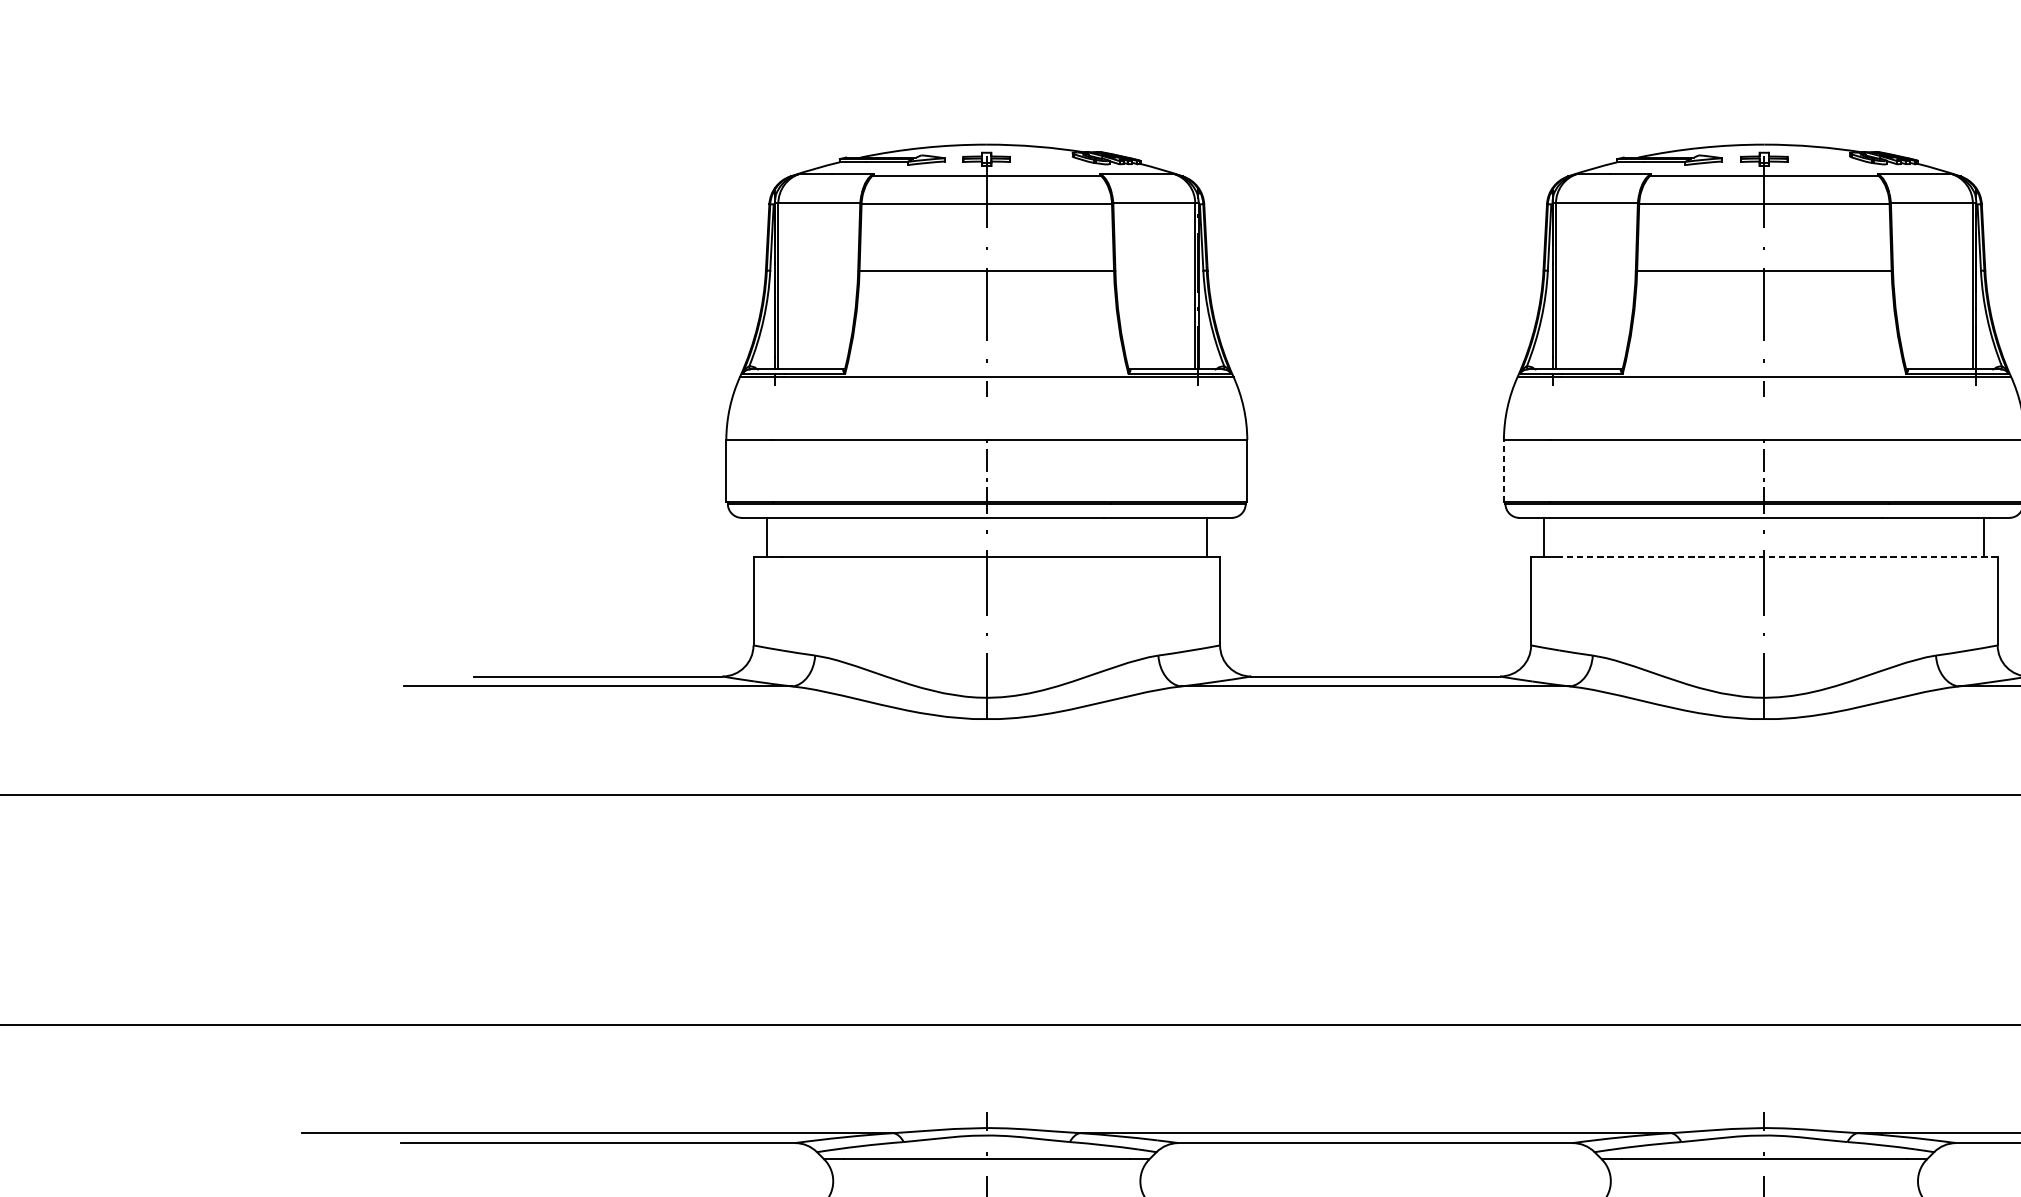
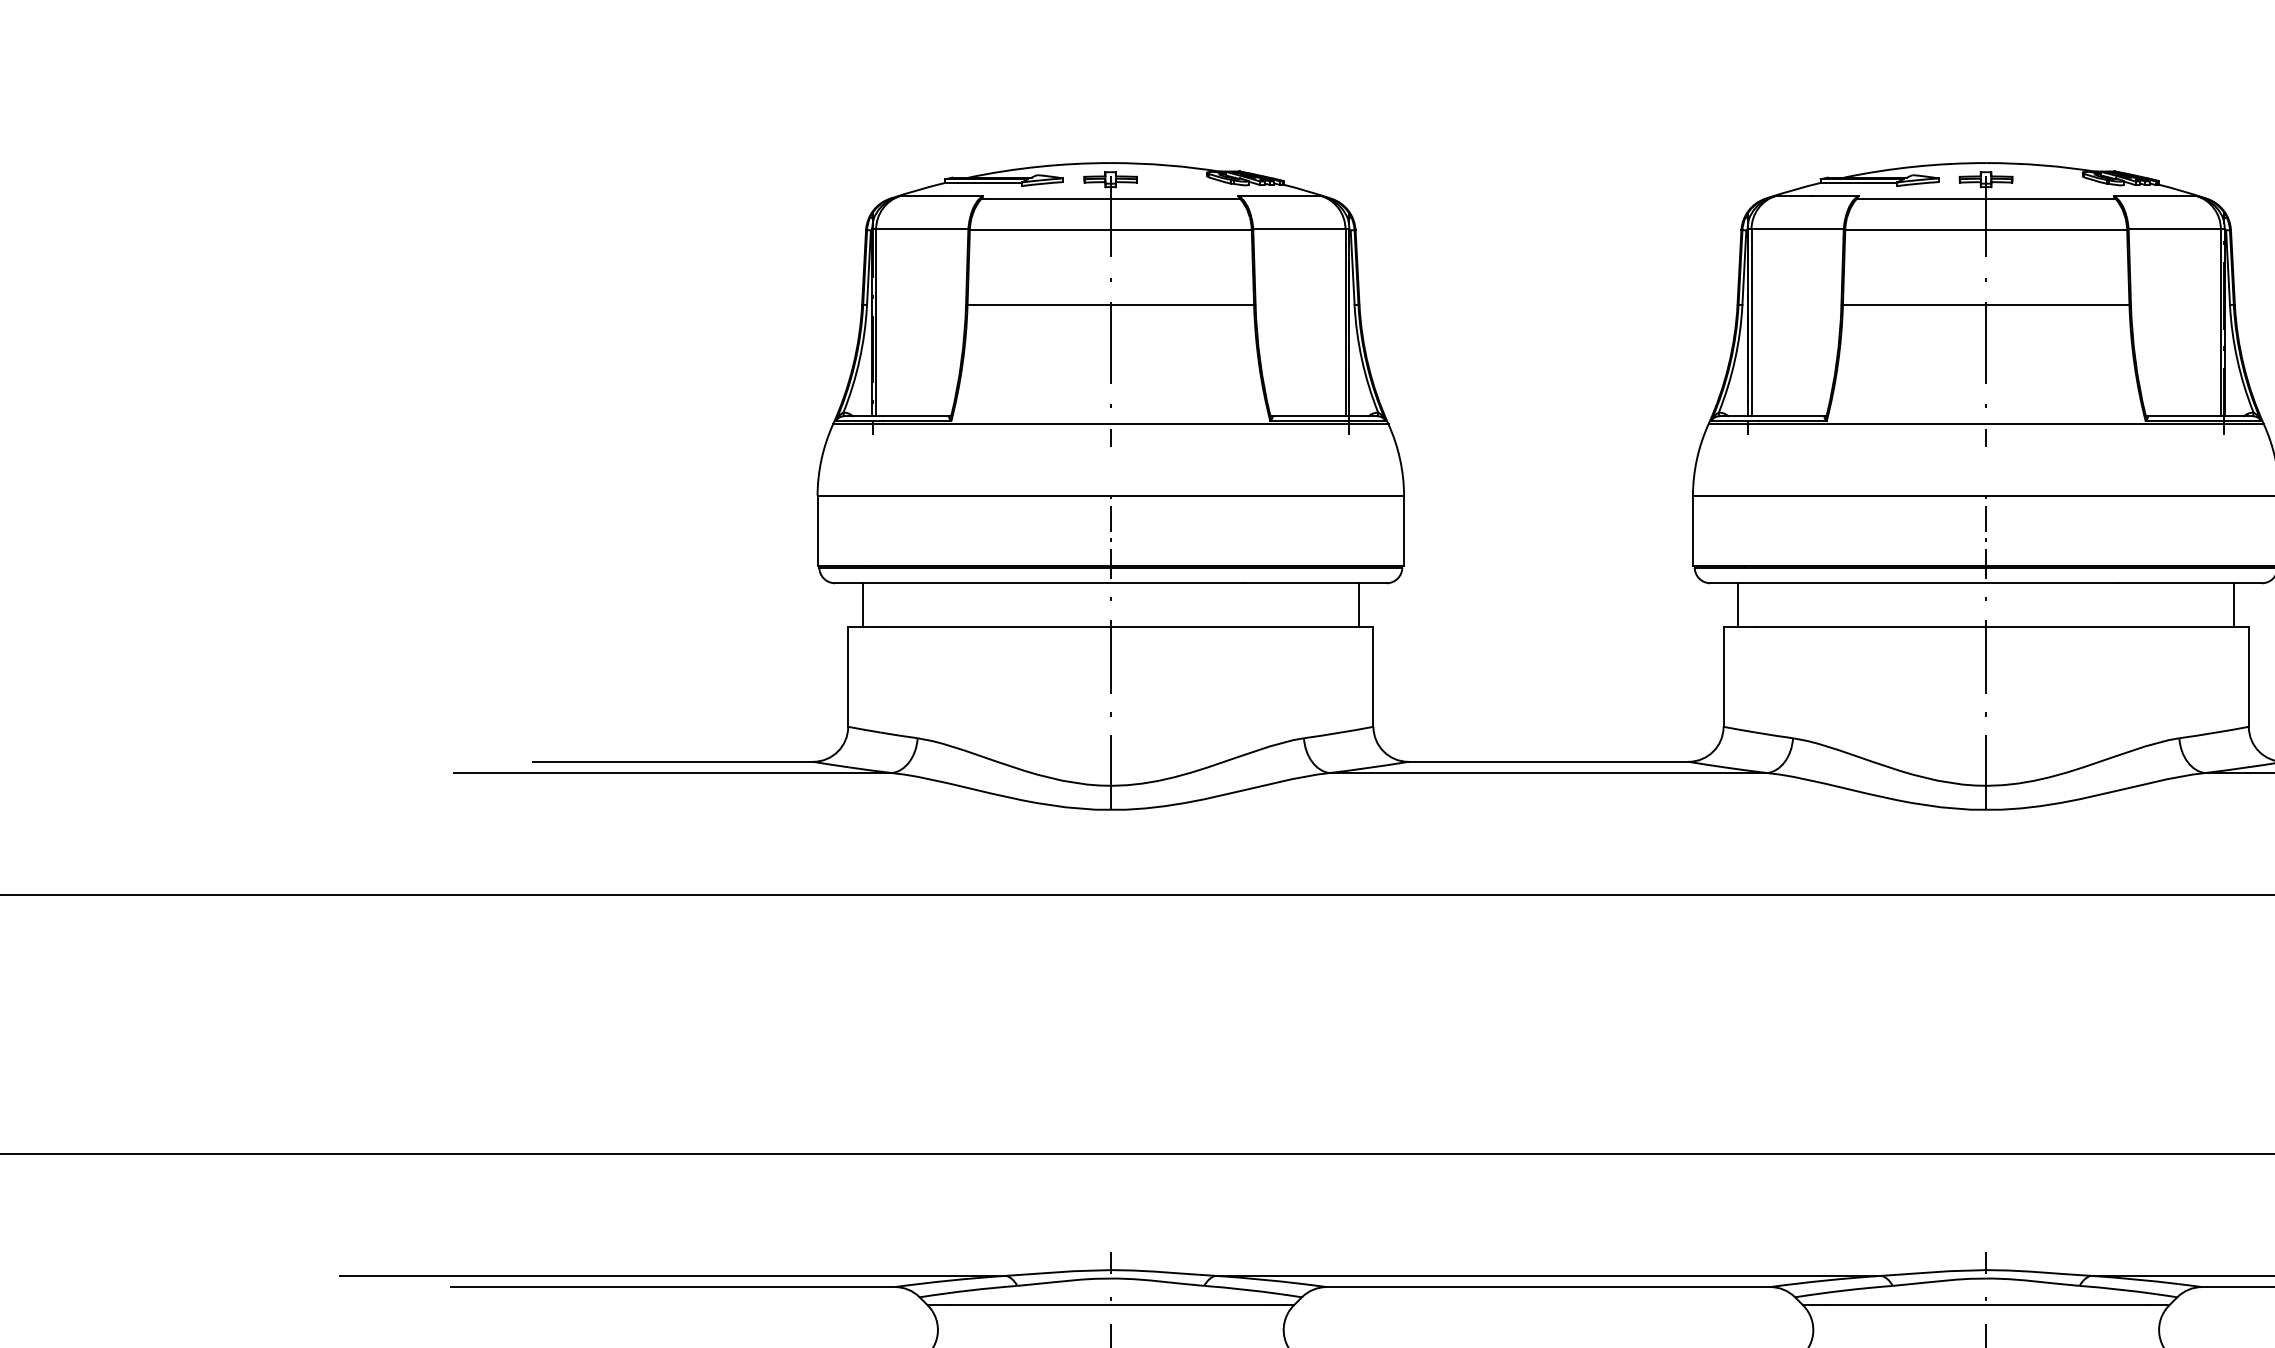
line: (1503, 471) -> (1692, 530), dashed -> solid
line: (1778, 557) -> (2002, 627), dashed -> solid

